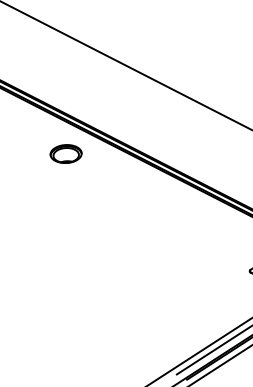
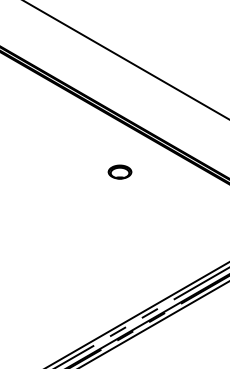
part: (65, 153) -> (119, 171), moved

